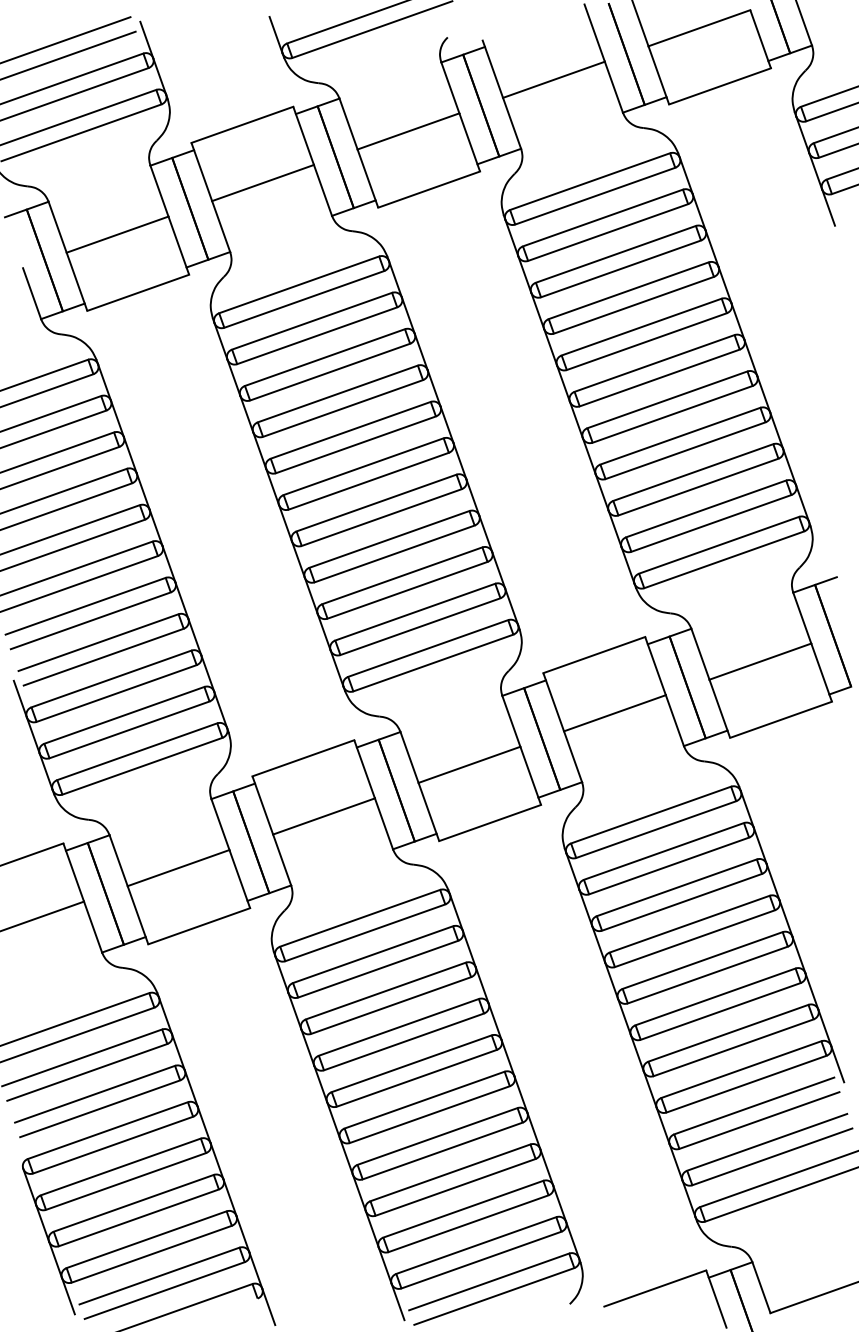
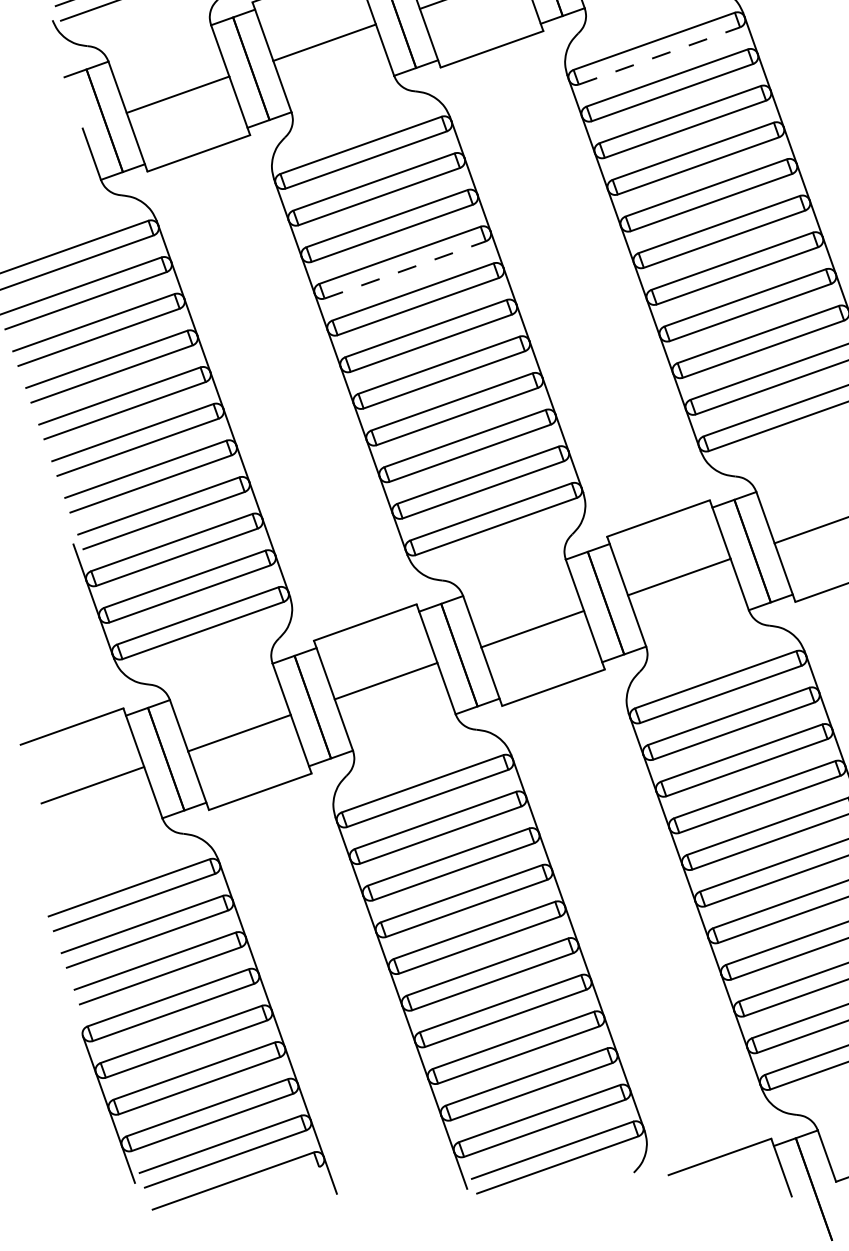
line: (595, 196) -> (659, 56), solid -> dashed
line: (343, 408) -> (405, 269), solid -> dashed

